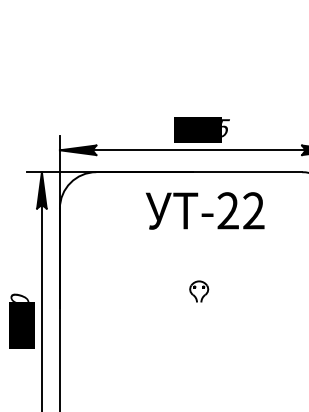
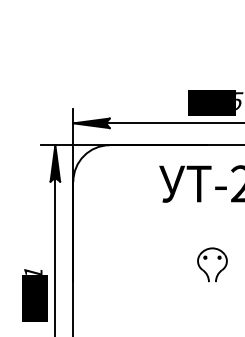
part: (199, 291) -> (212, 264), size x1.6
text: (19, 297) -> (32, 270), 4180 -> 2751

